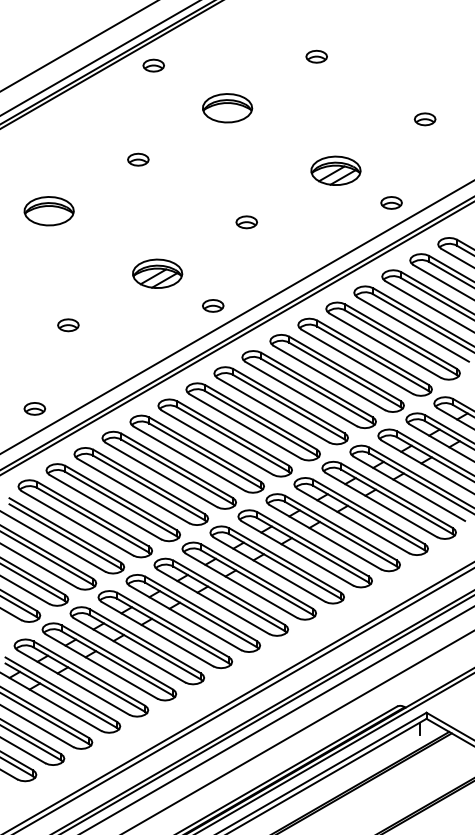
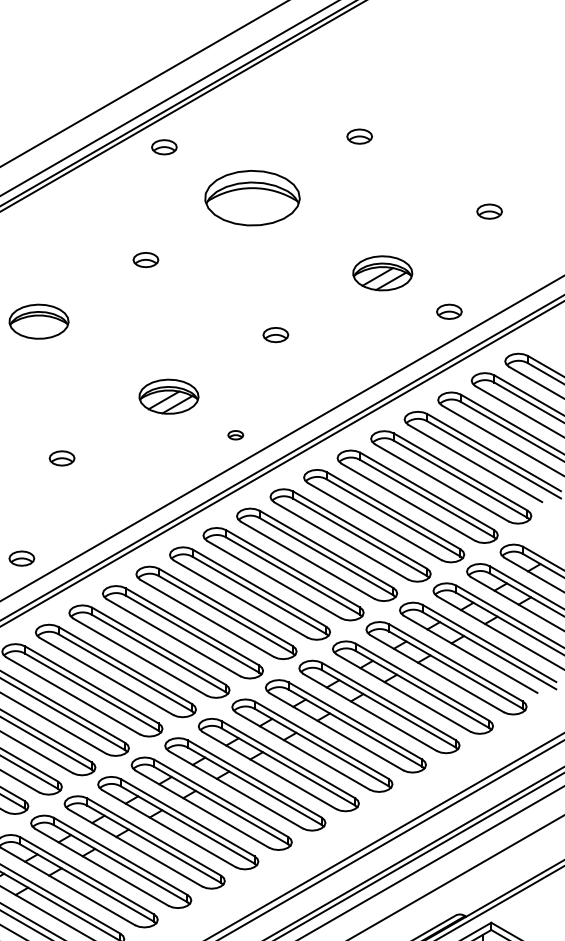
part: (227, 108) -> (252, 198), size x1.6
part: (213, 305) -> (235, 434), size x0.6

